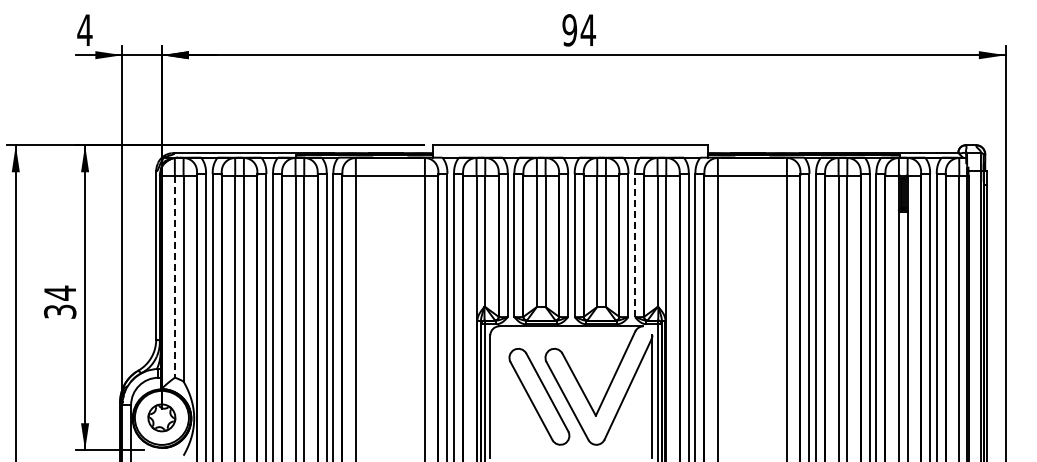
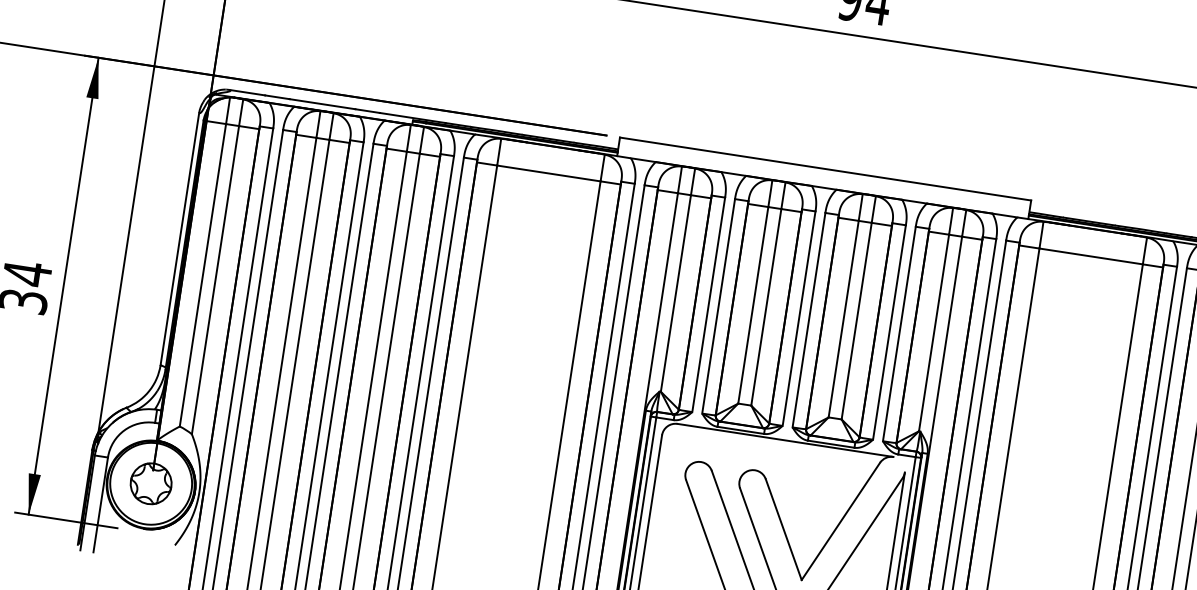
line: (635, 245) -> (900, 334), dashed -> solid
line: (174, 276) -> (202, 274), dashed -> solid

